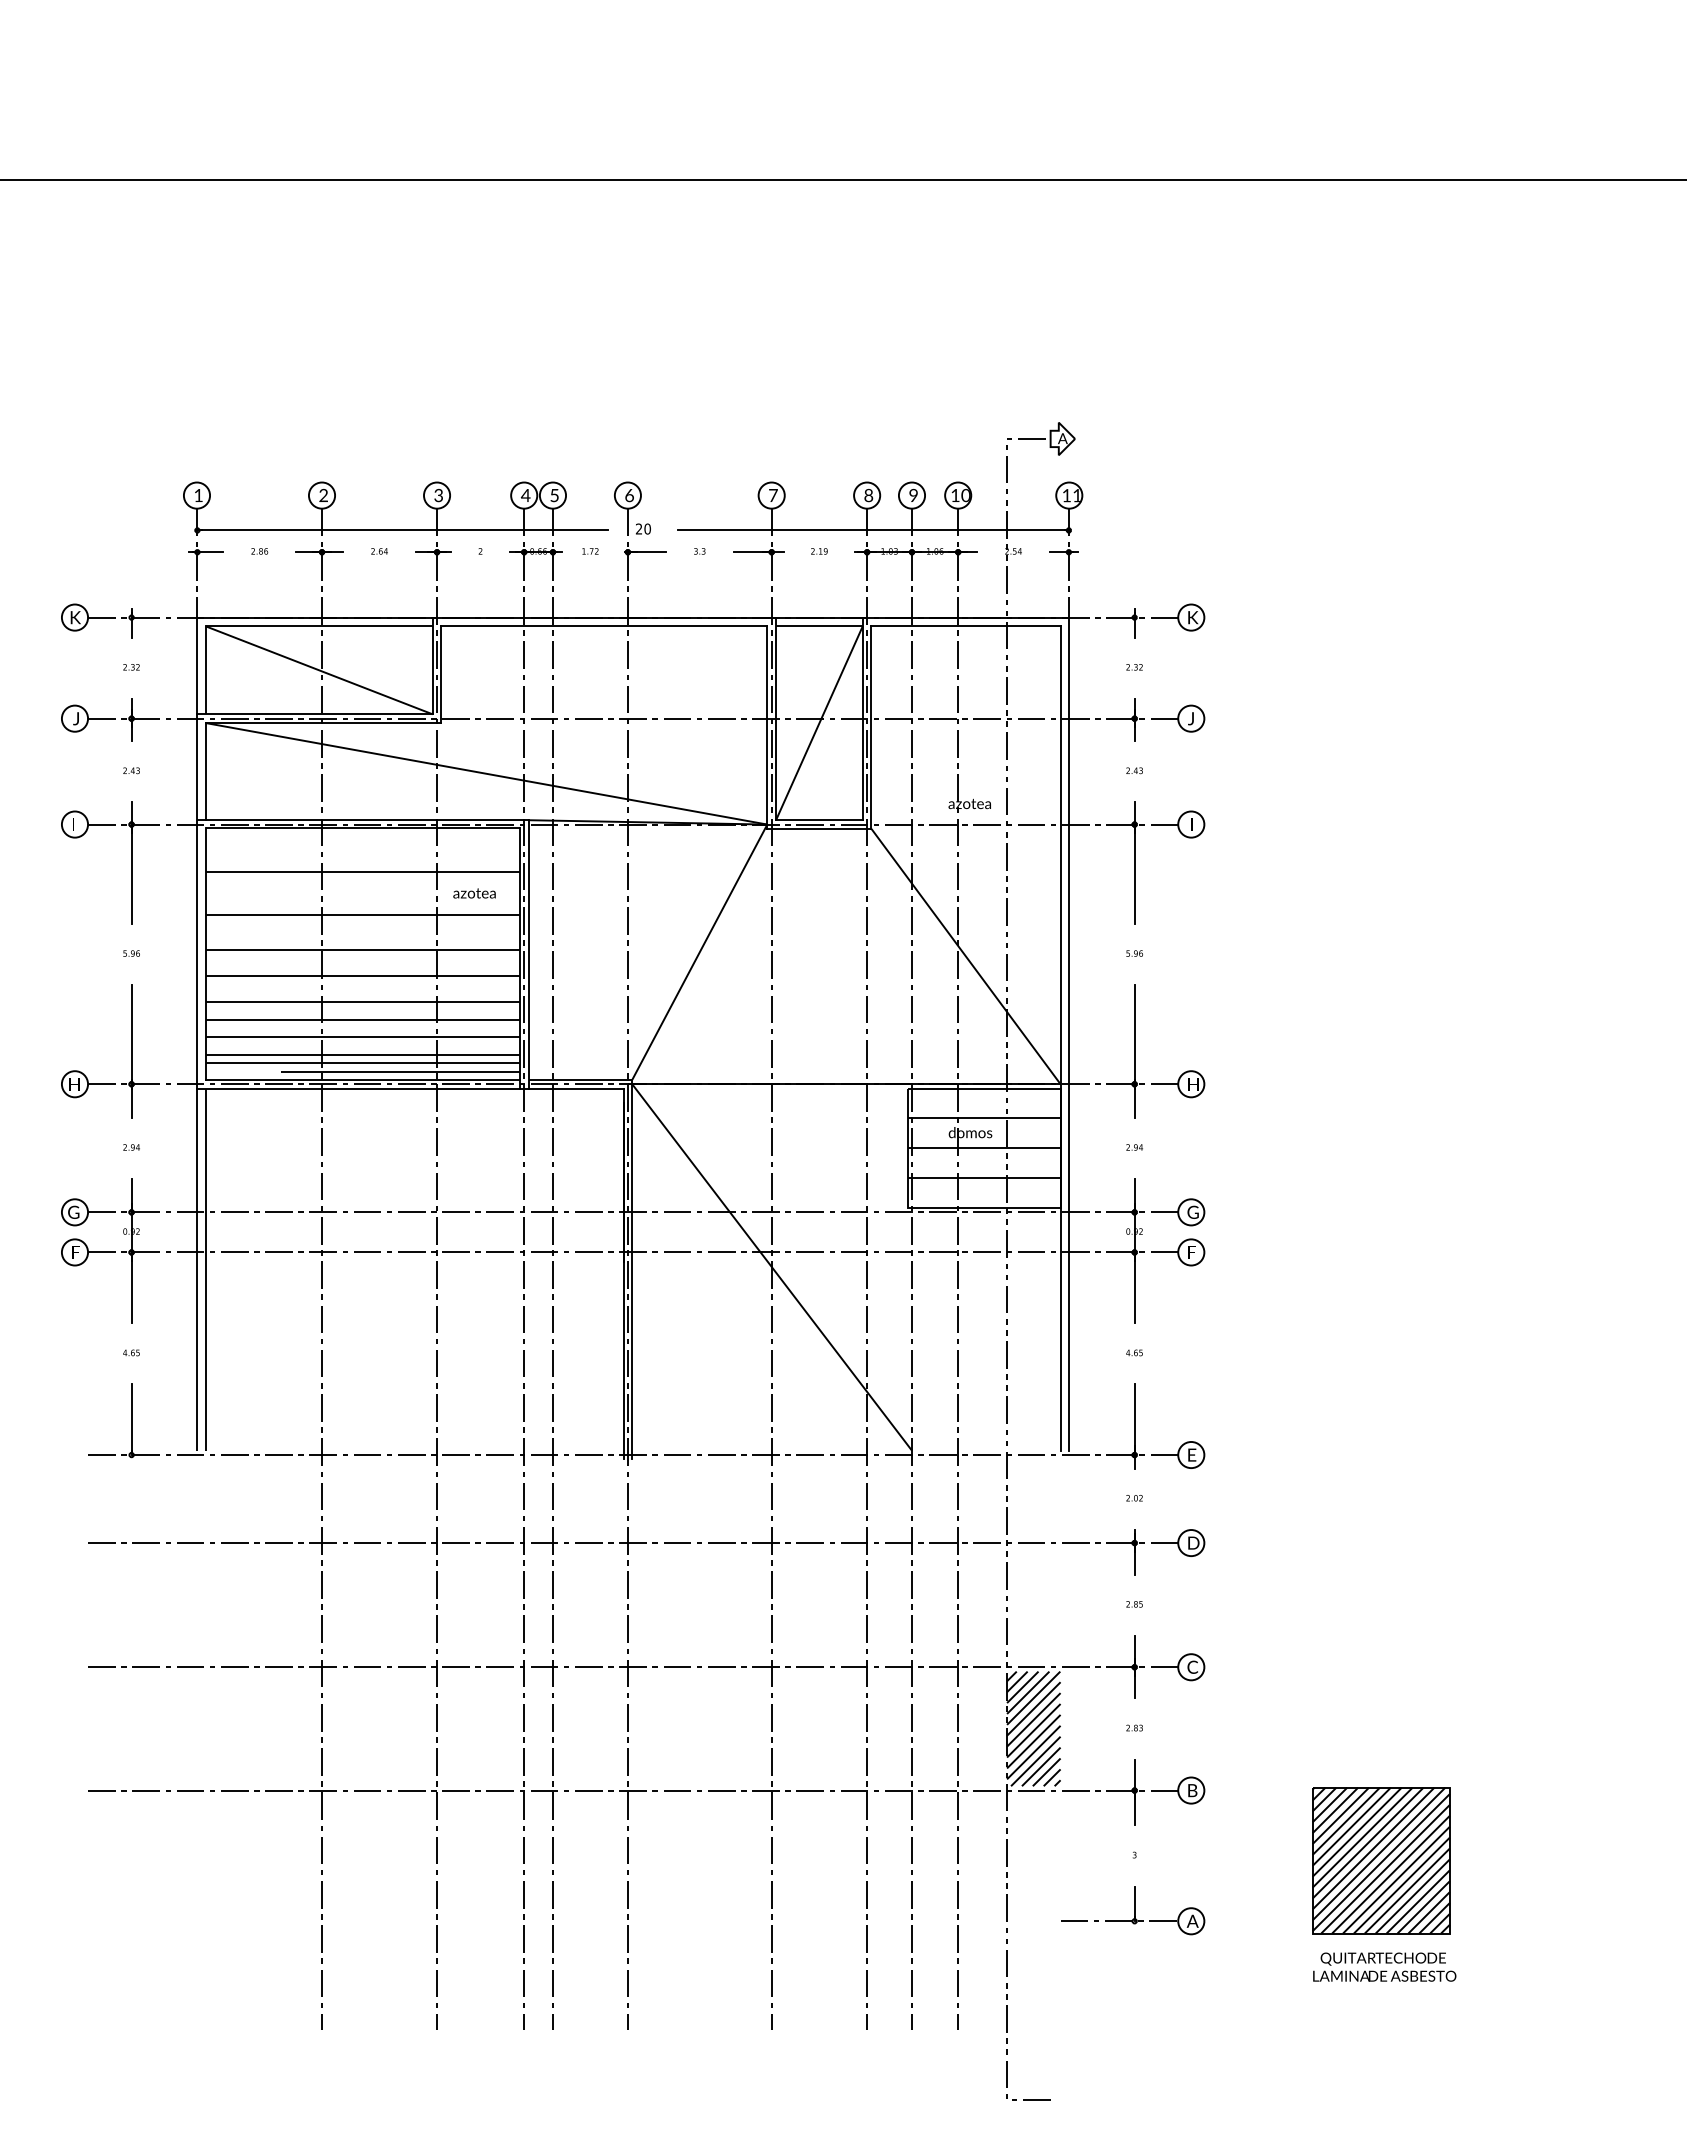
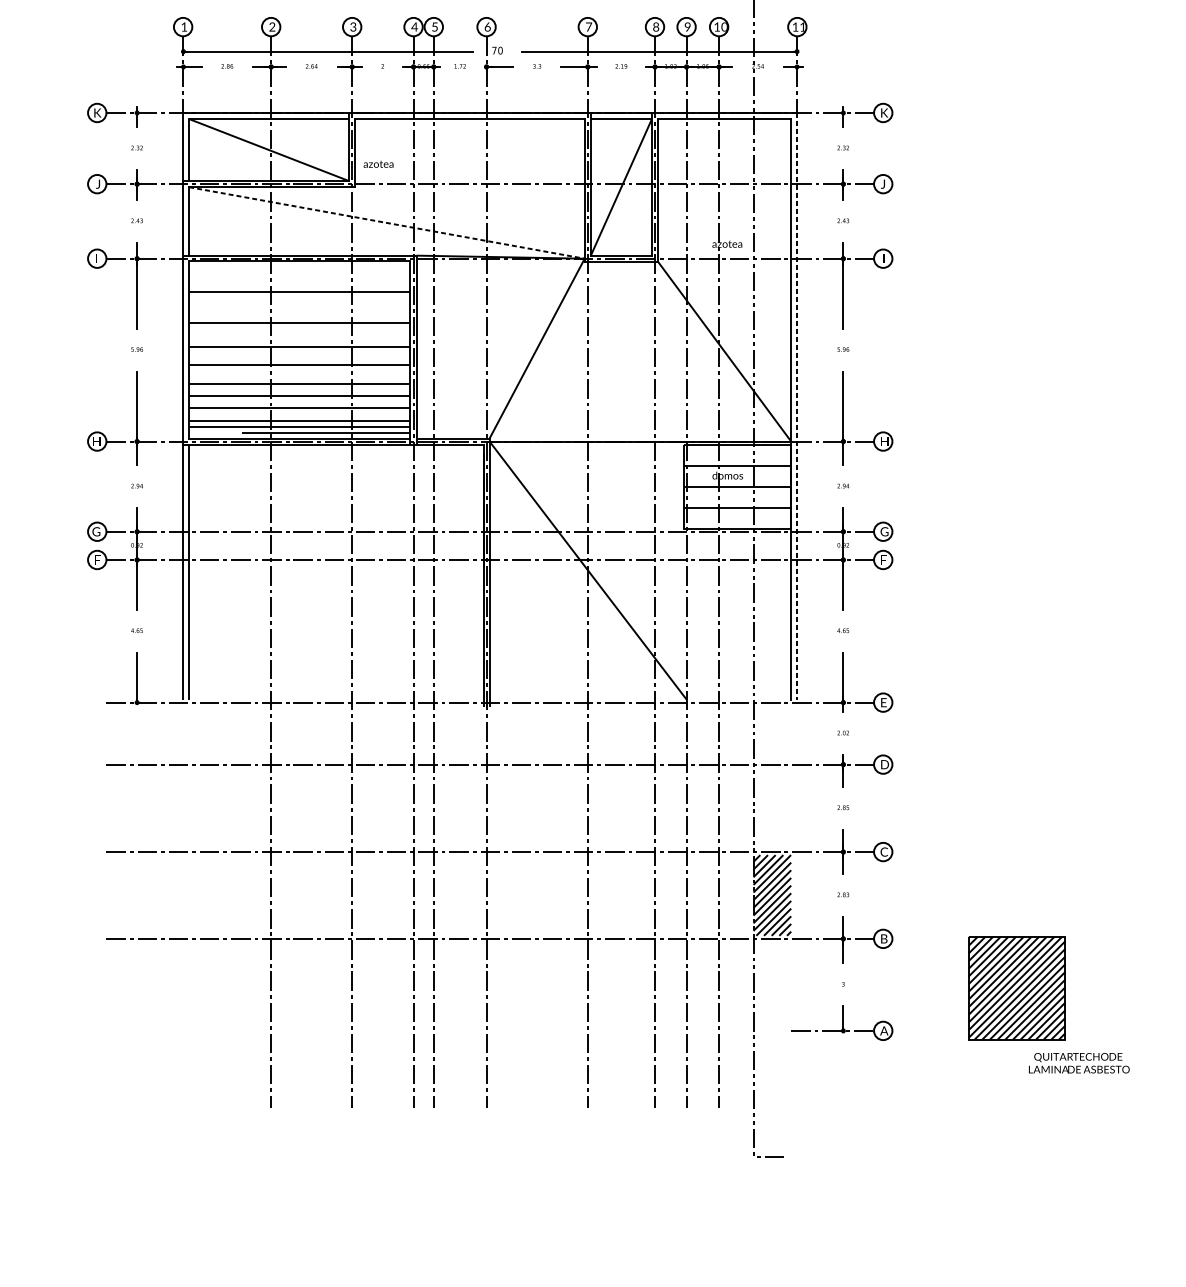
text: (638, 528) -> (494, 50), 20 -> 70
line: (487, 773) -> (387, 222), solid -> dashed
text: (474, 893) -> (378, 164), moved
line: (1069, 1034) -> (797, 406), solid -> dashed
text: (1384, 1966) -> (1079, 1062), moved

